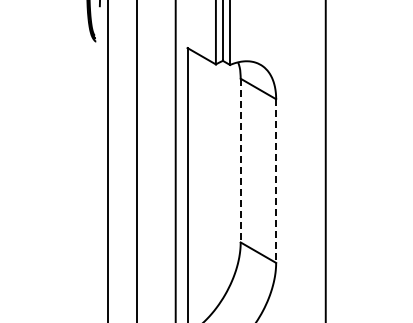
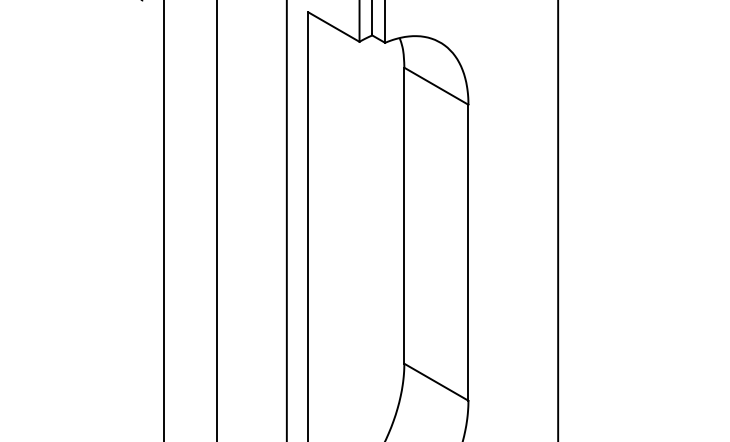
line: (240, 160) -> (403, 215), dashed -> solid
line: (276, 181) -> (469, 253), dashed -> solid

